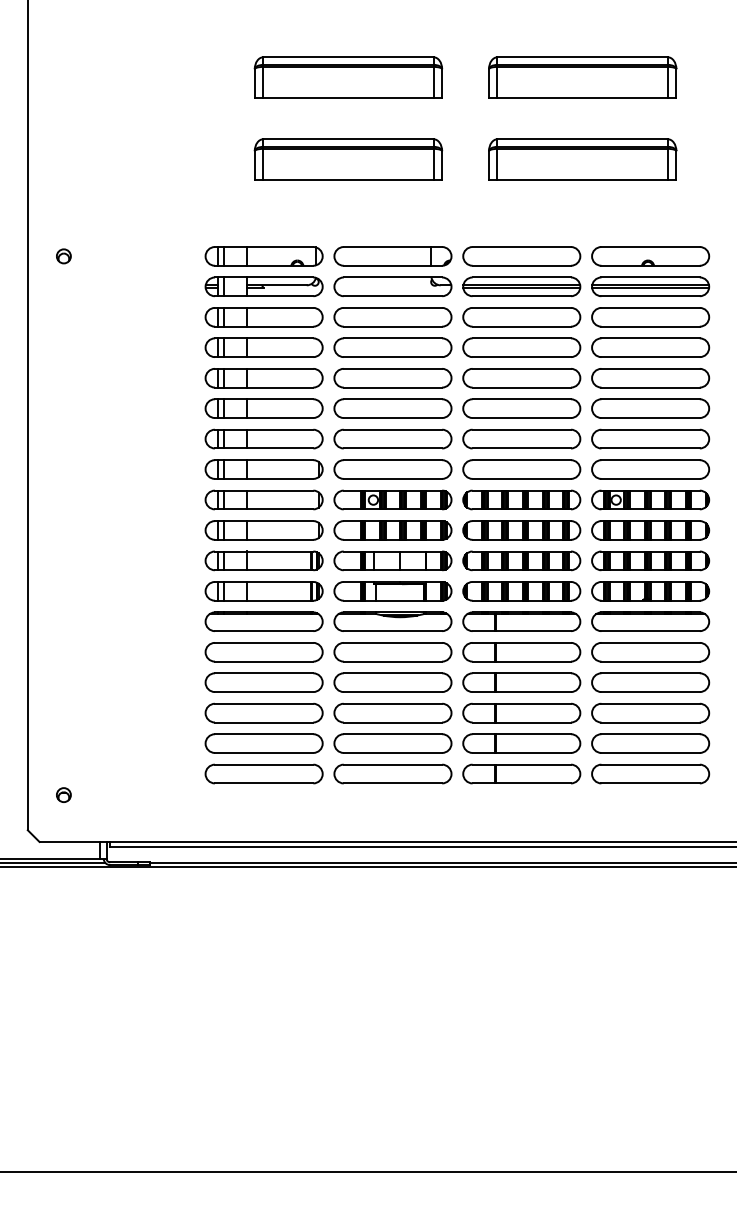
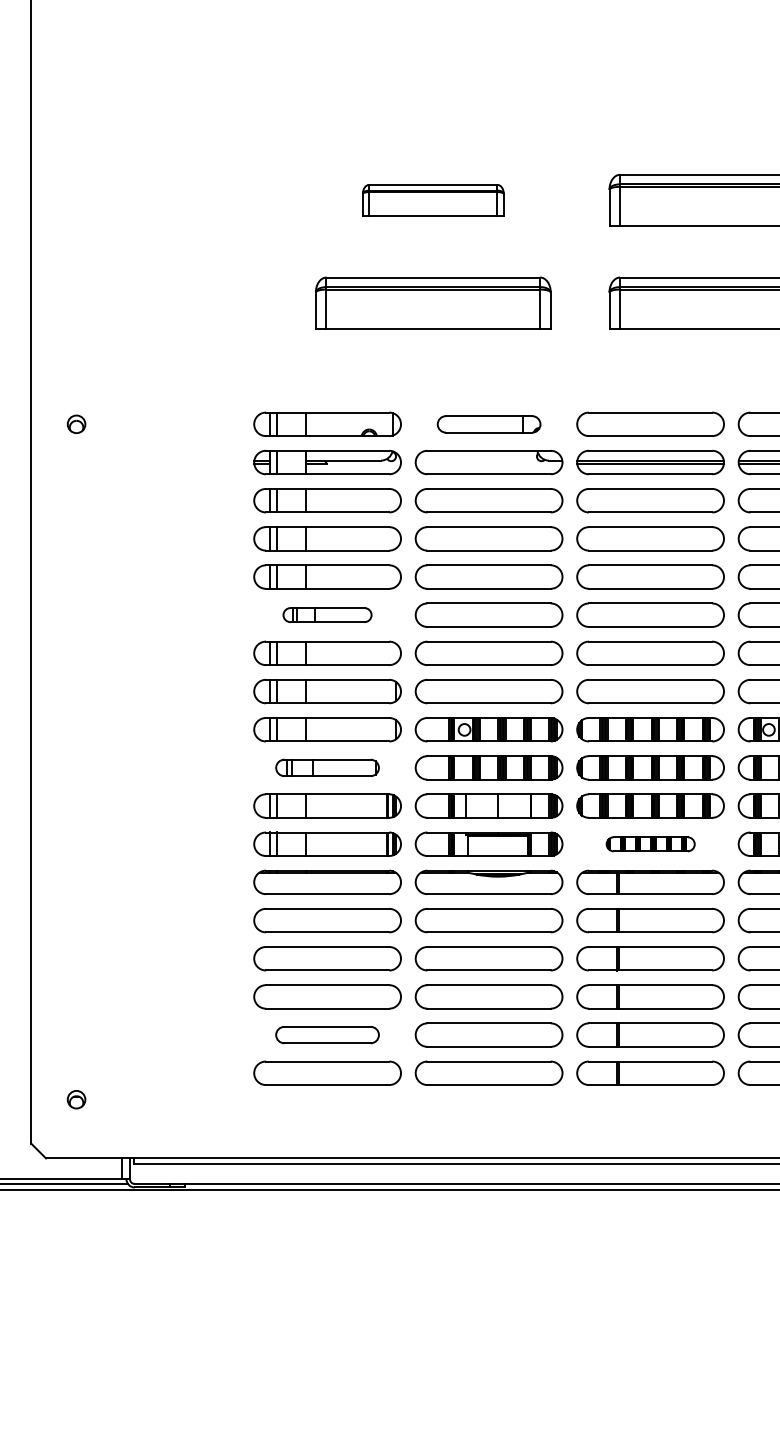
part: (348, 77) -> (433, 200), size x0.6
part: (392, 256) -> (488, 424), size x0.7
part: (263, 408) -> (326, 615), size x0.6
part: (263, 530) -> (326, 767), size x0.7
part: (521, 591) -> (650, 844), size x0.6
part: (263, 743) -> (326, 1034), size x0.7

